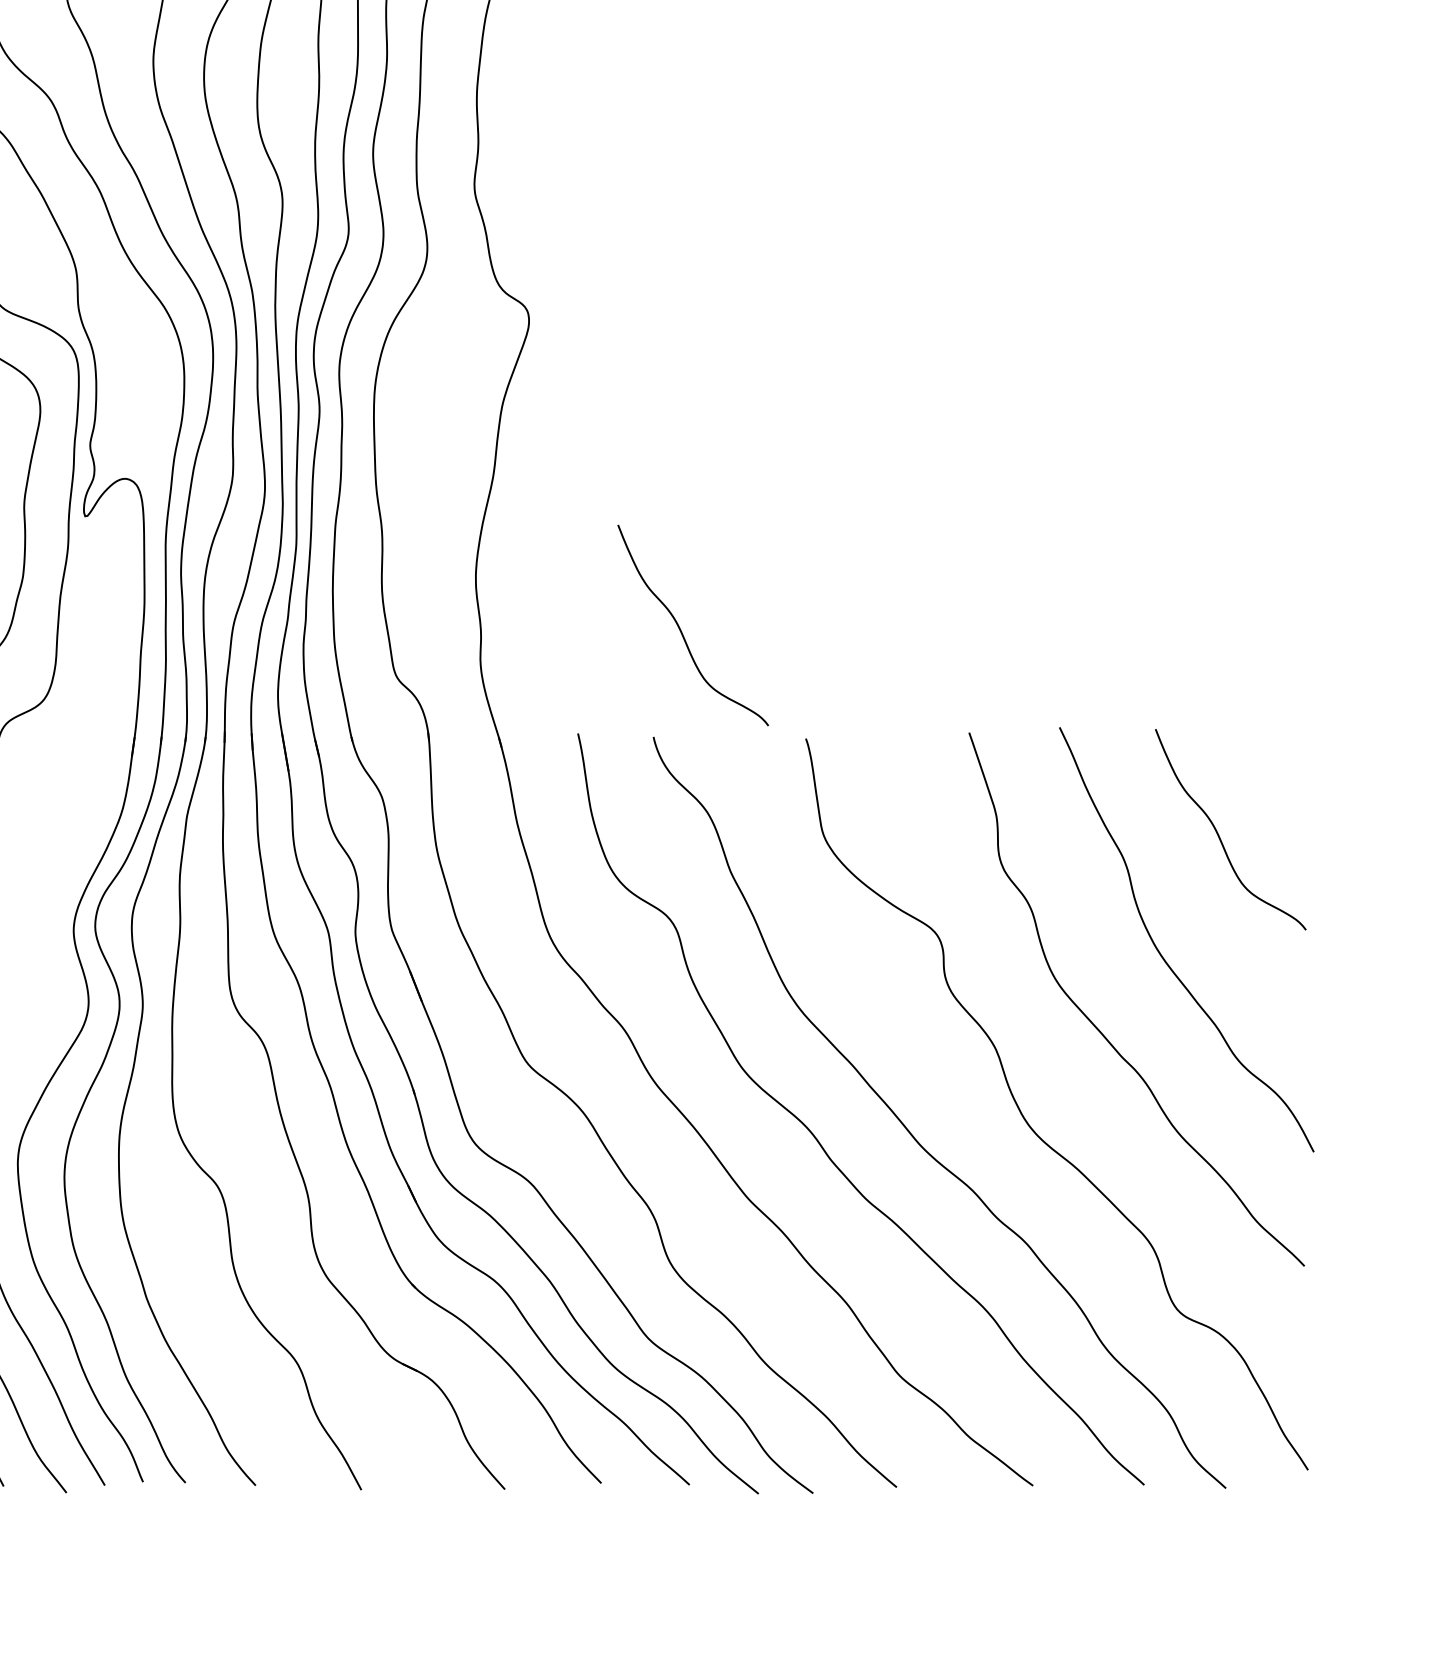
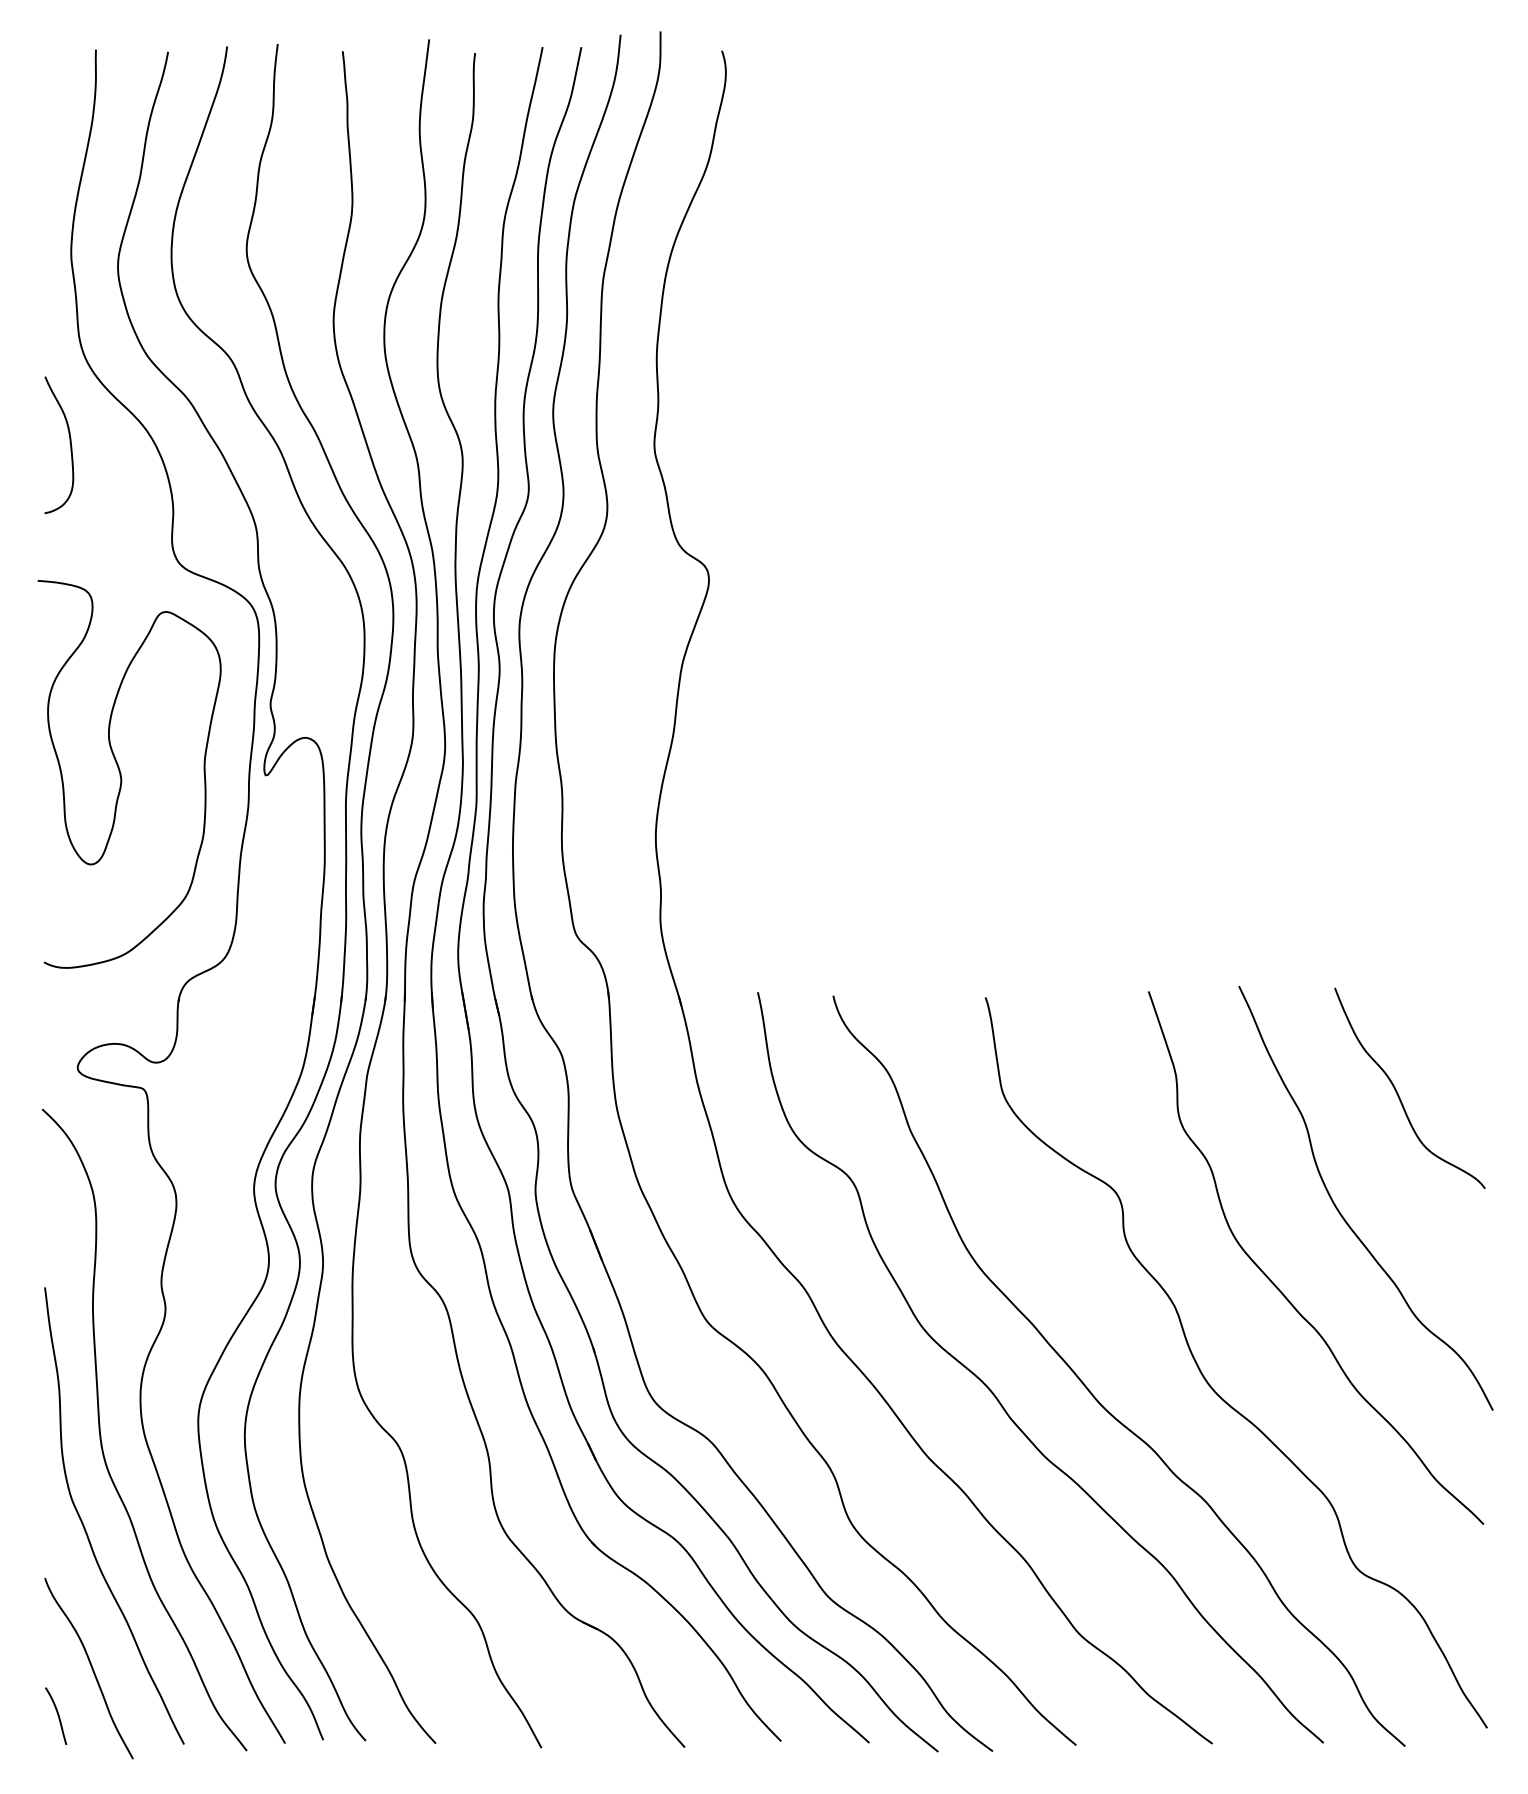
curve: (681, 630) -> (861, 889), removed

